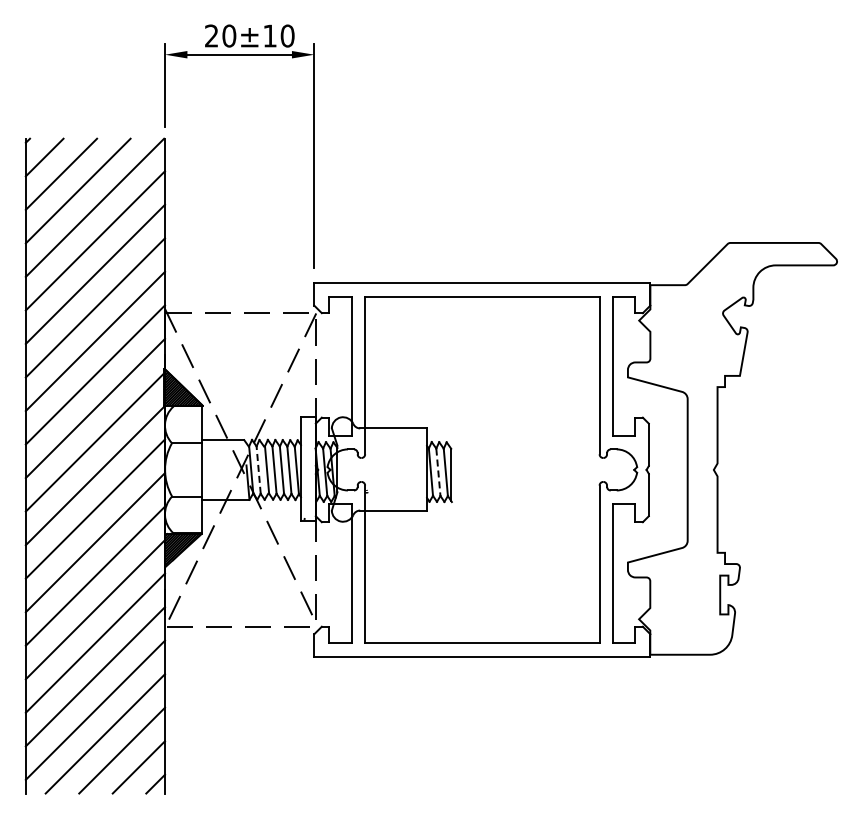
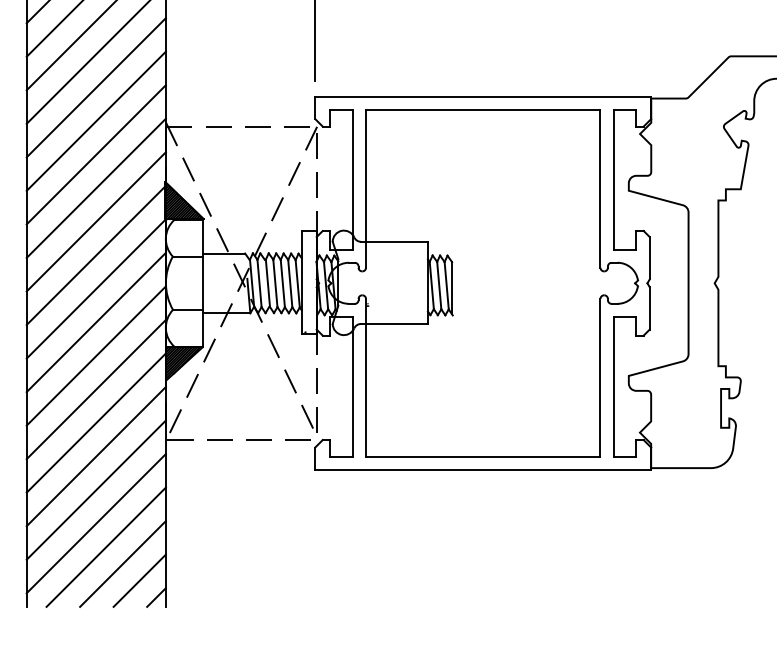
line: (258, 470) -> (259, 283), dashed -> solid
line: (438, 472) -> (439, 285), dashed -> solid

